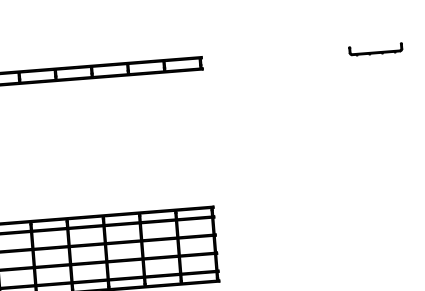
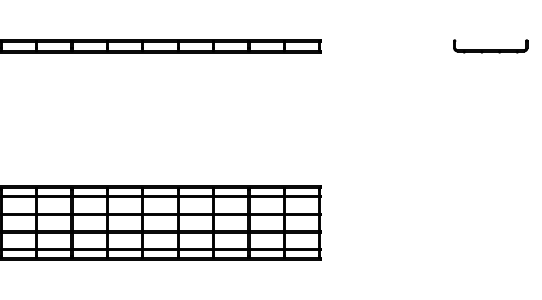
part: (375, 49) -> (490, 46), size x1.43

